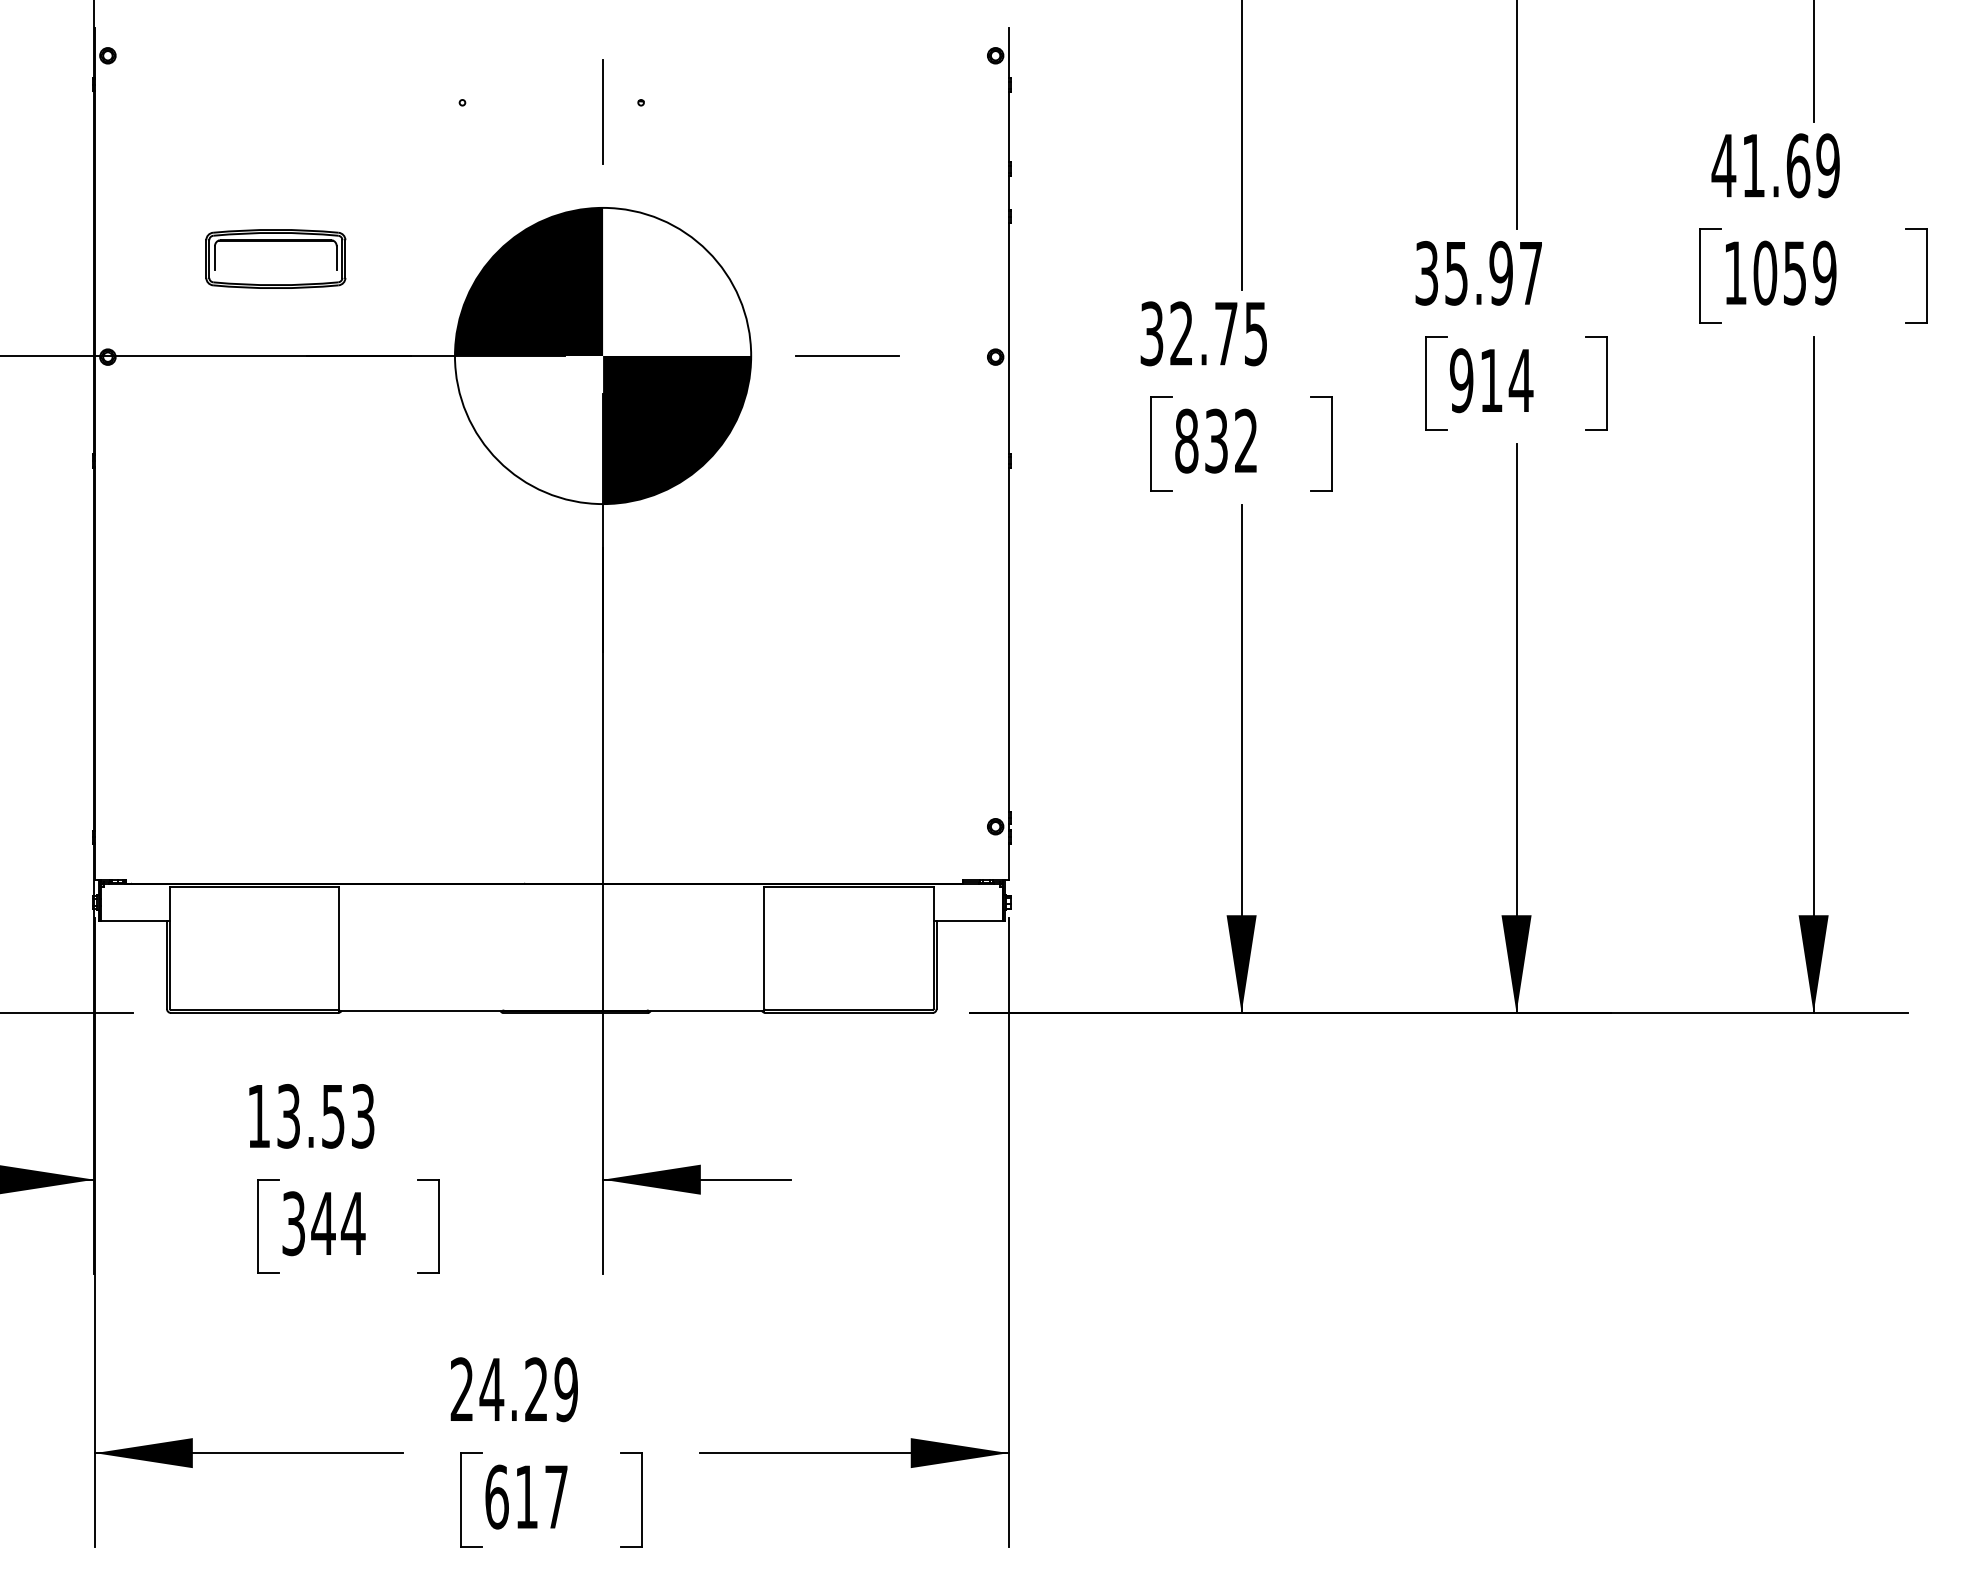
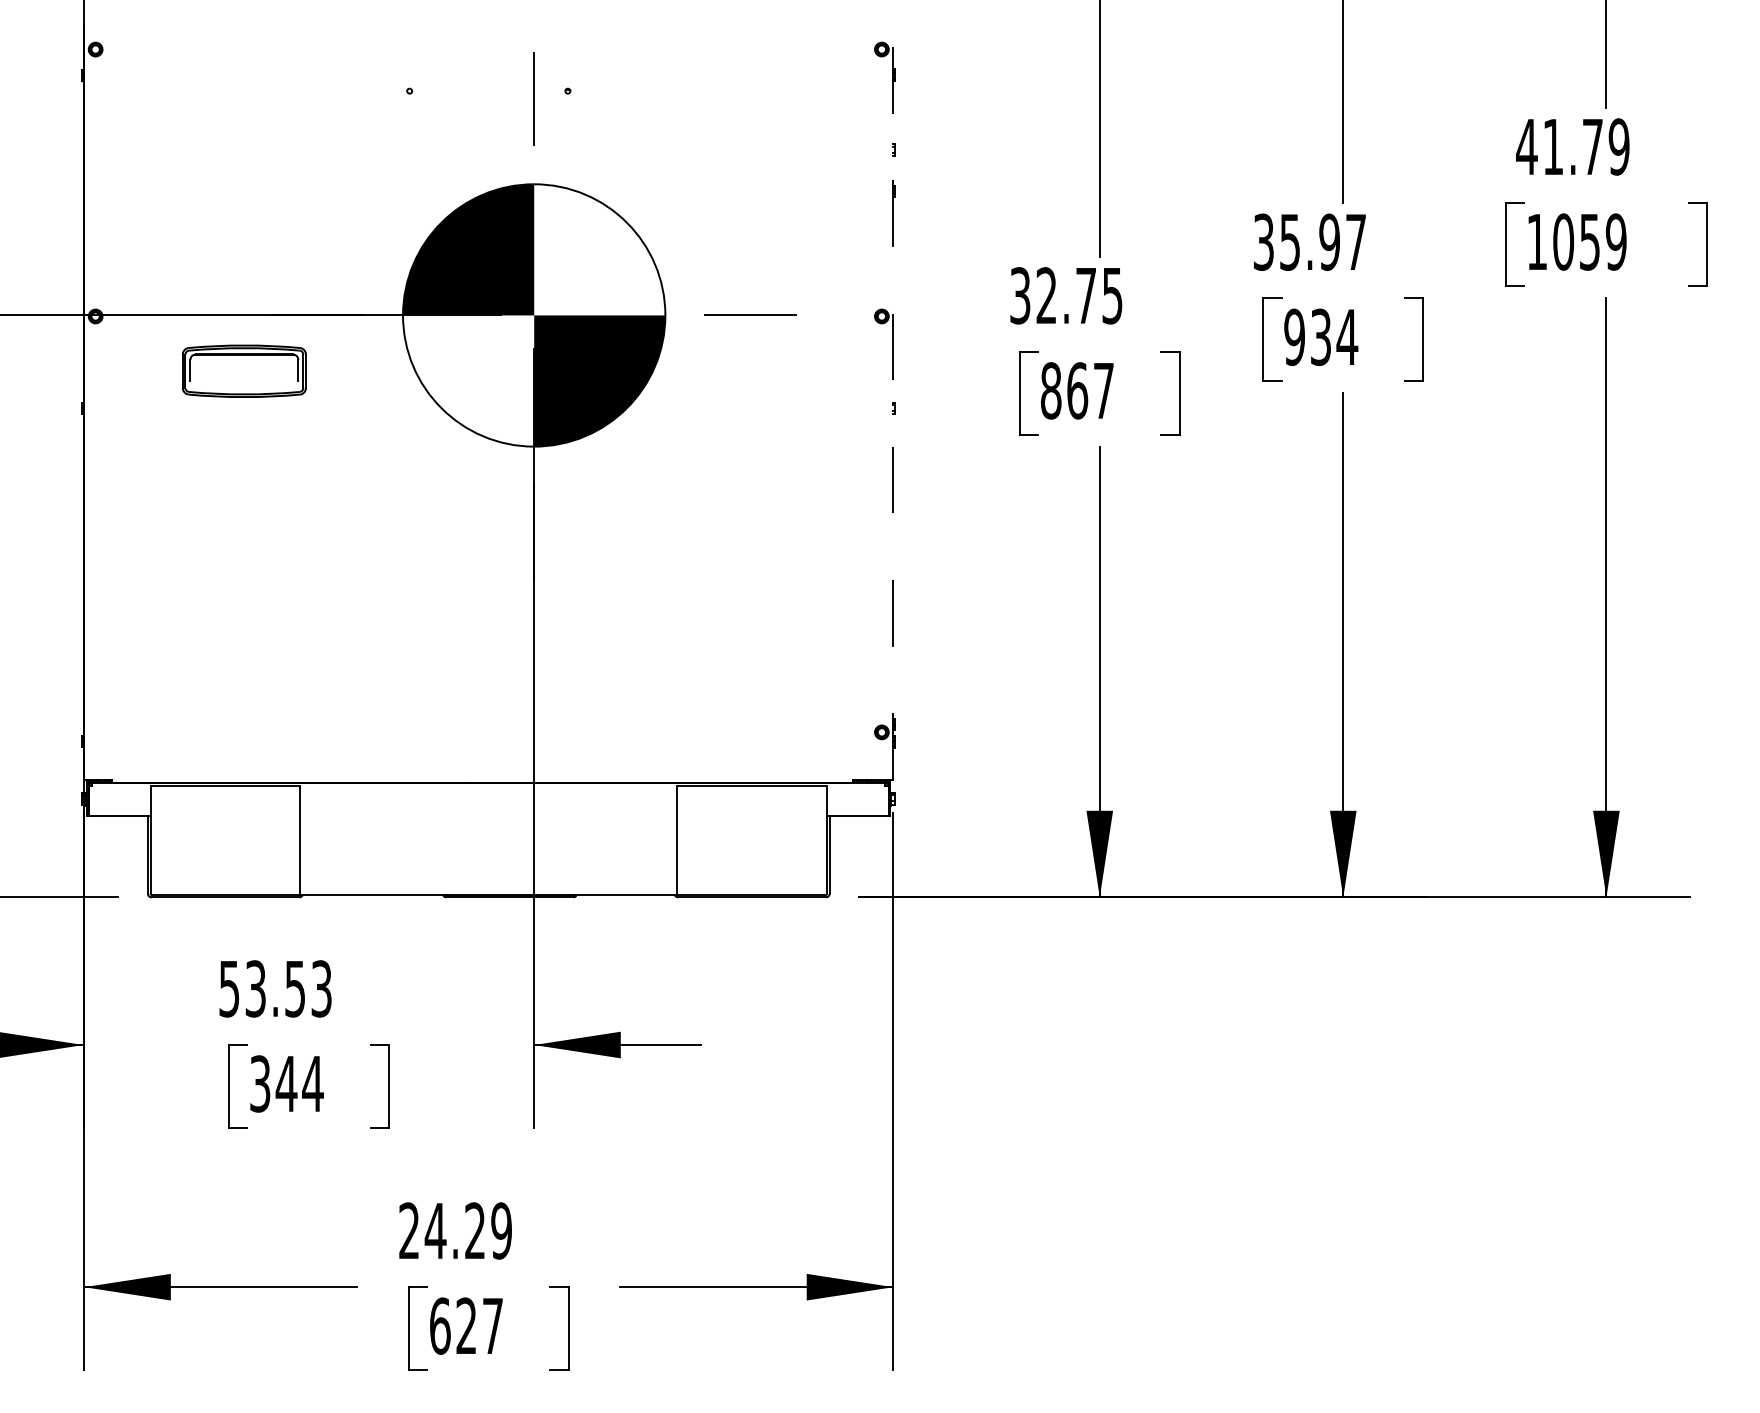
text: (1798, 165) -> (1592, 146), 41.69 -> 41.79
part: (275, 258) -> (244, 370), moved
text: (1491, 380) -> (1321, 337), 914 -> 934
text: (1231, 440) -> (1090, 390), 832 -> 867
line: (1008, 453) -> (893, 401), solid -> dashed
text: (258, 1116) -> (229, 989), 13.53 -> 53.53
text: (526, 1496) -> (466, 1325), 617 -> 627

